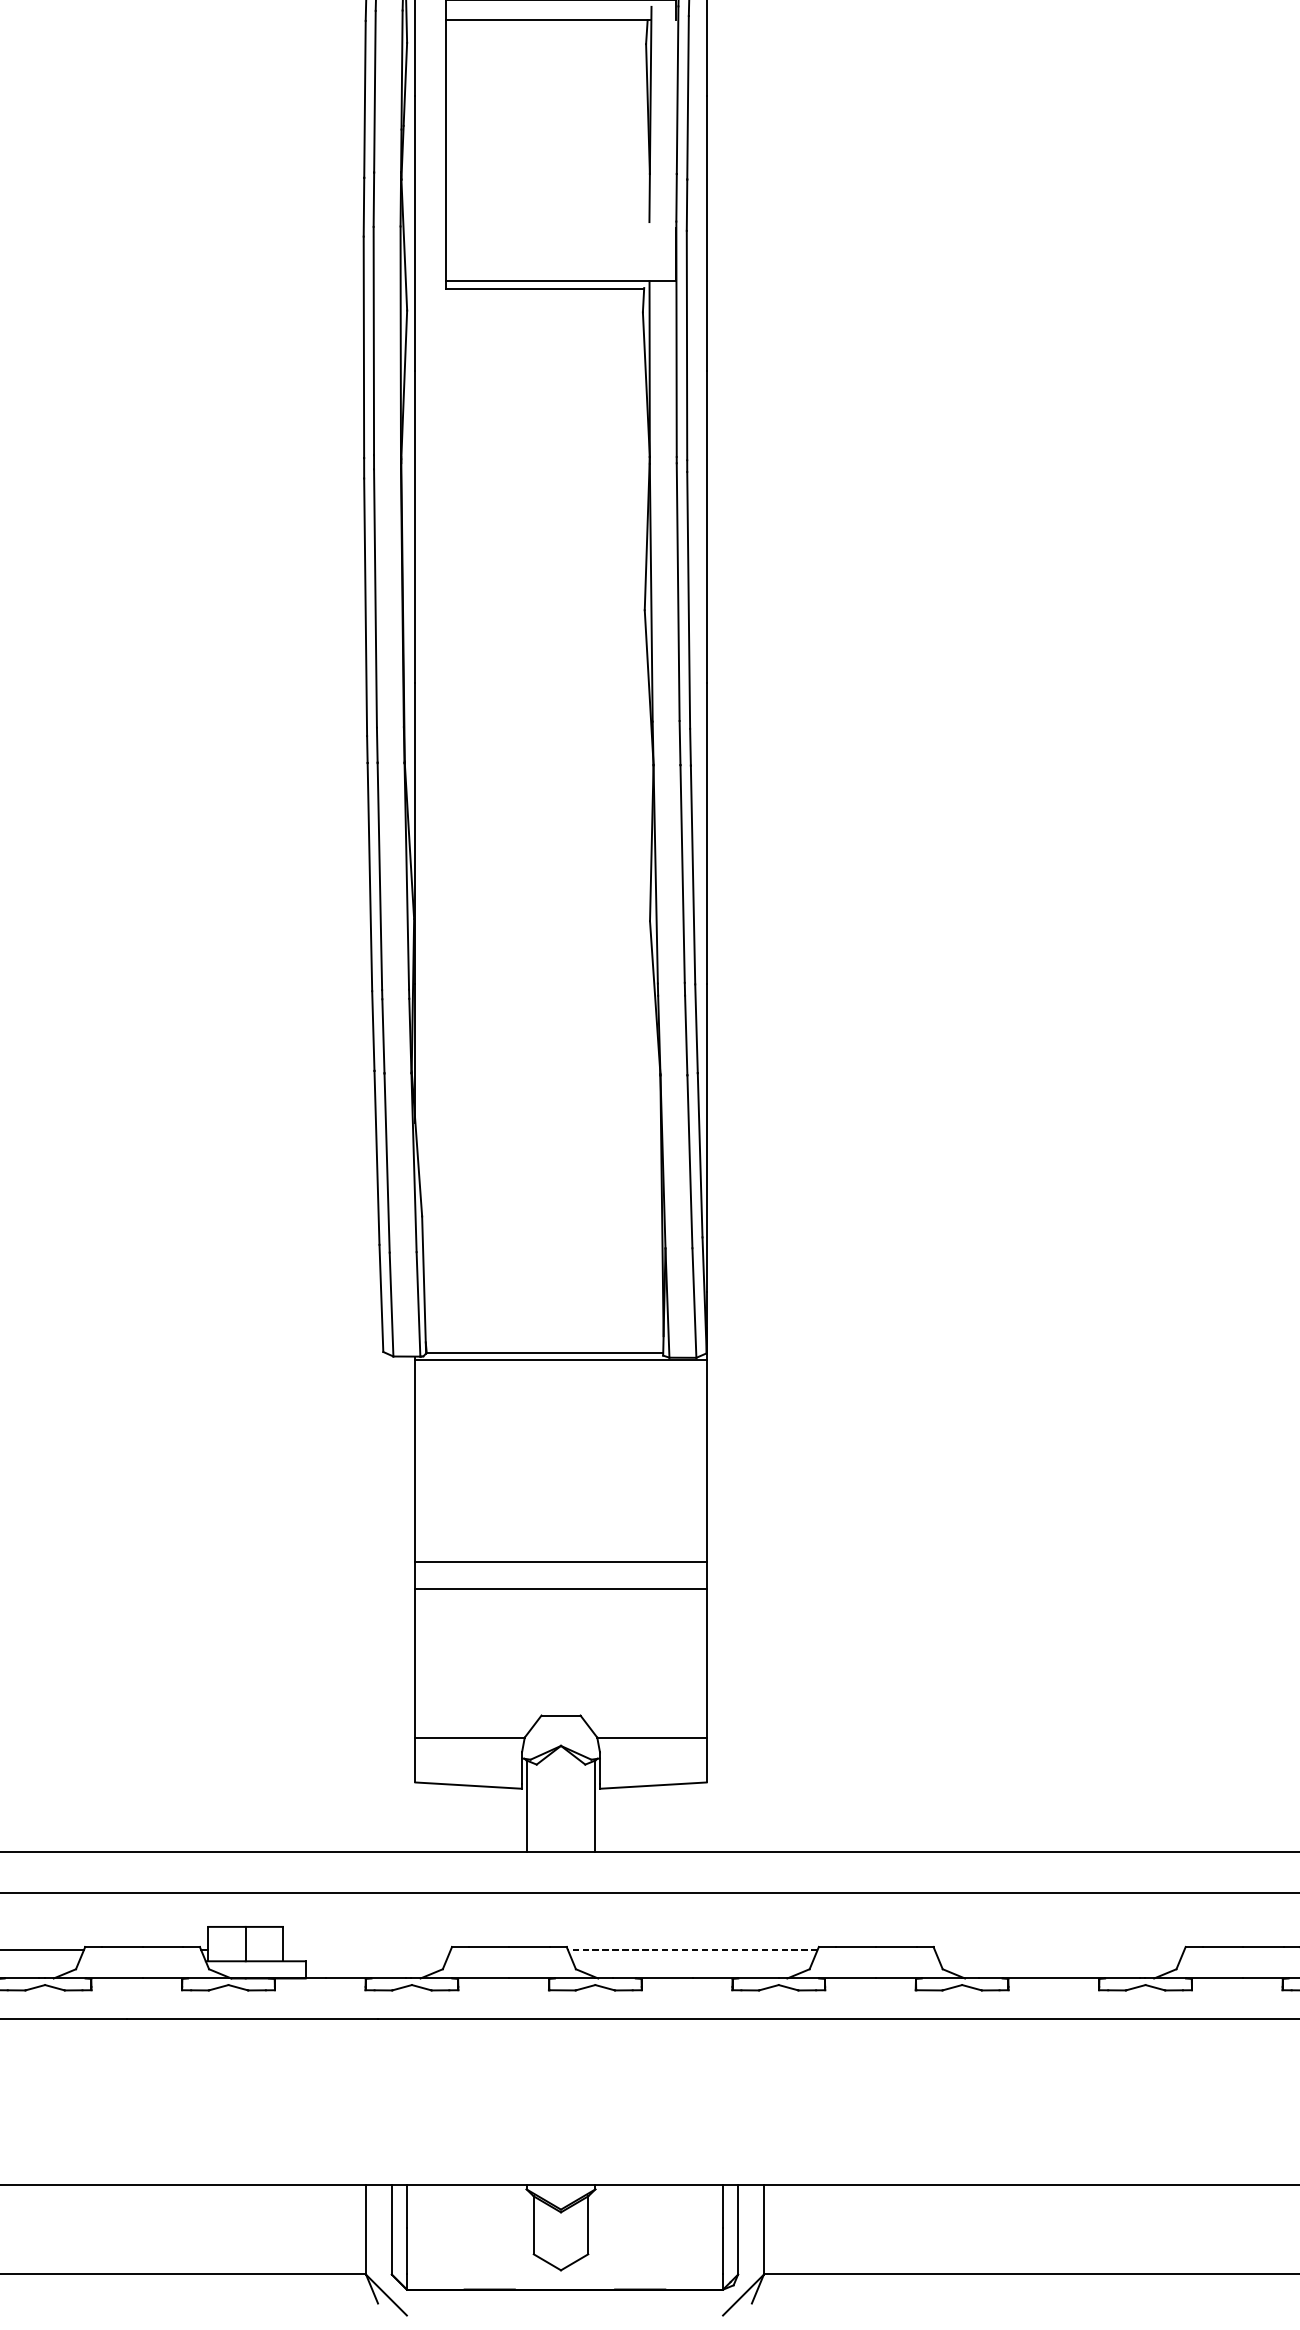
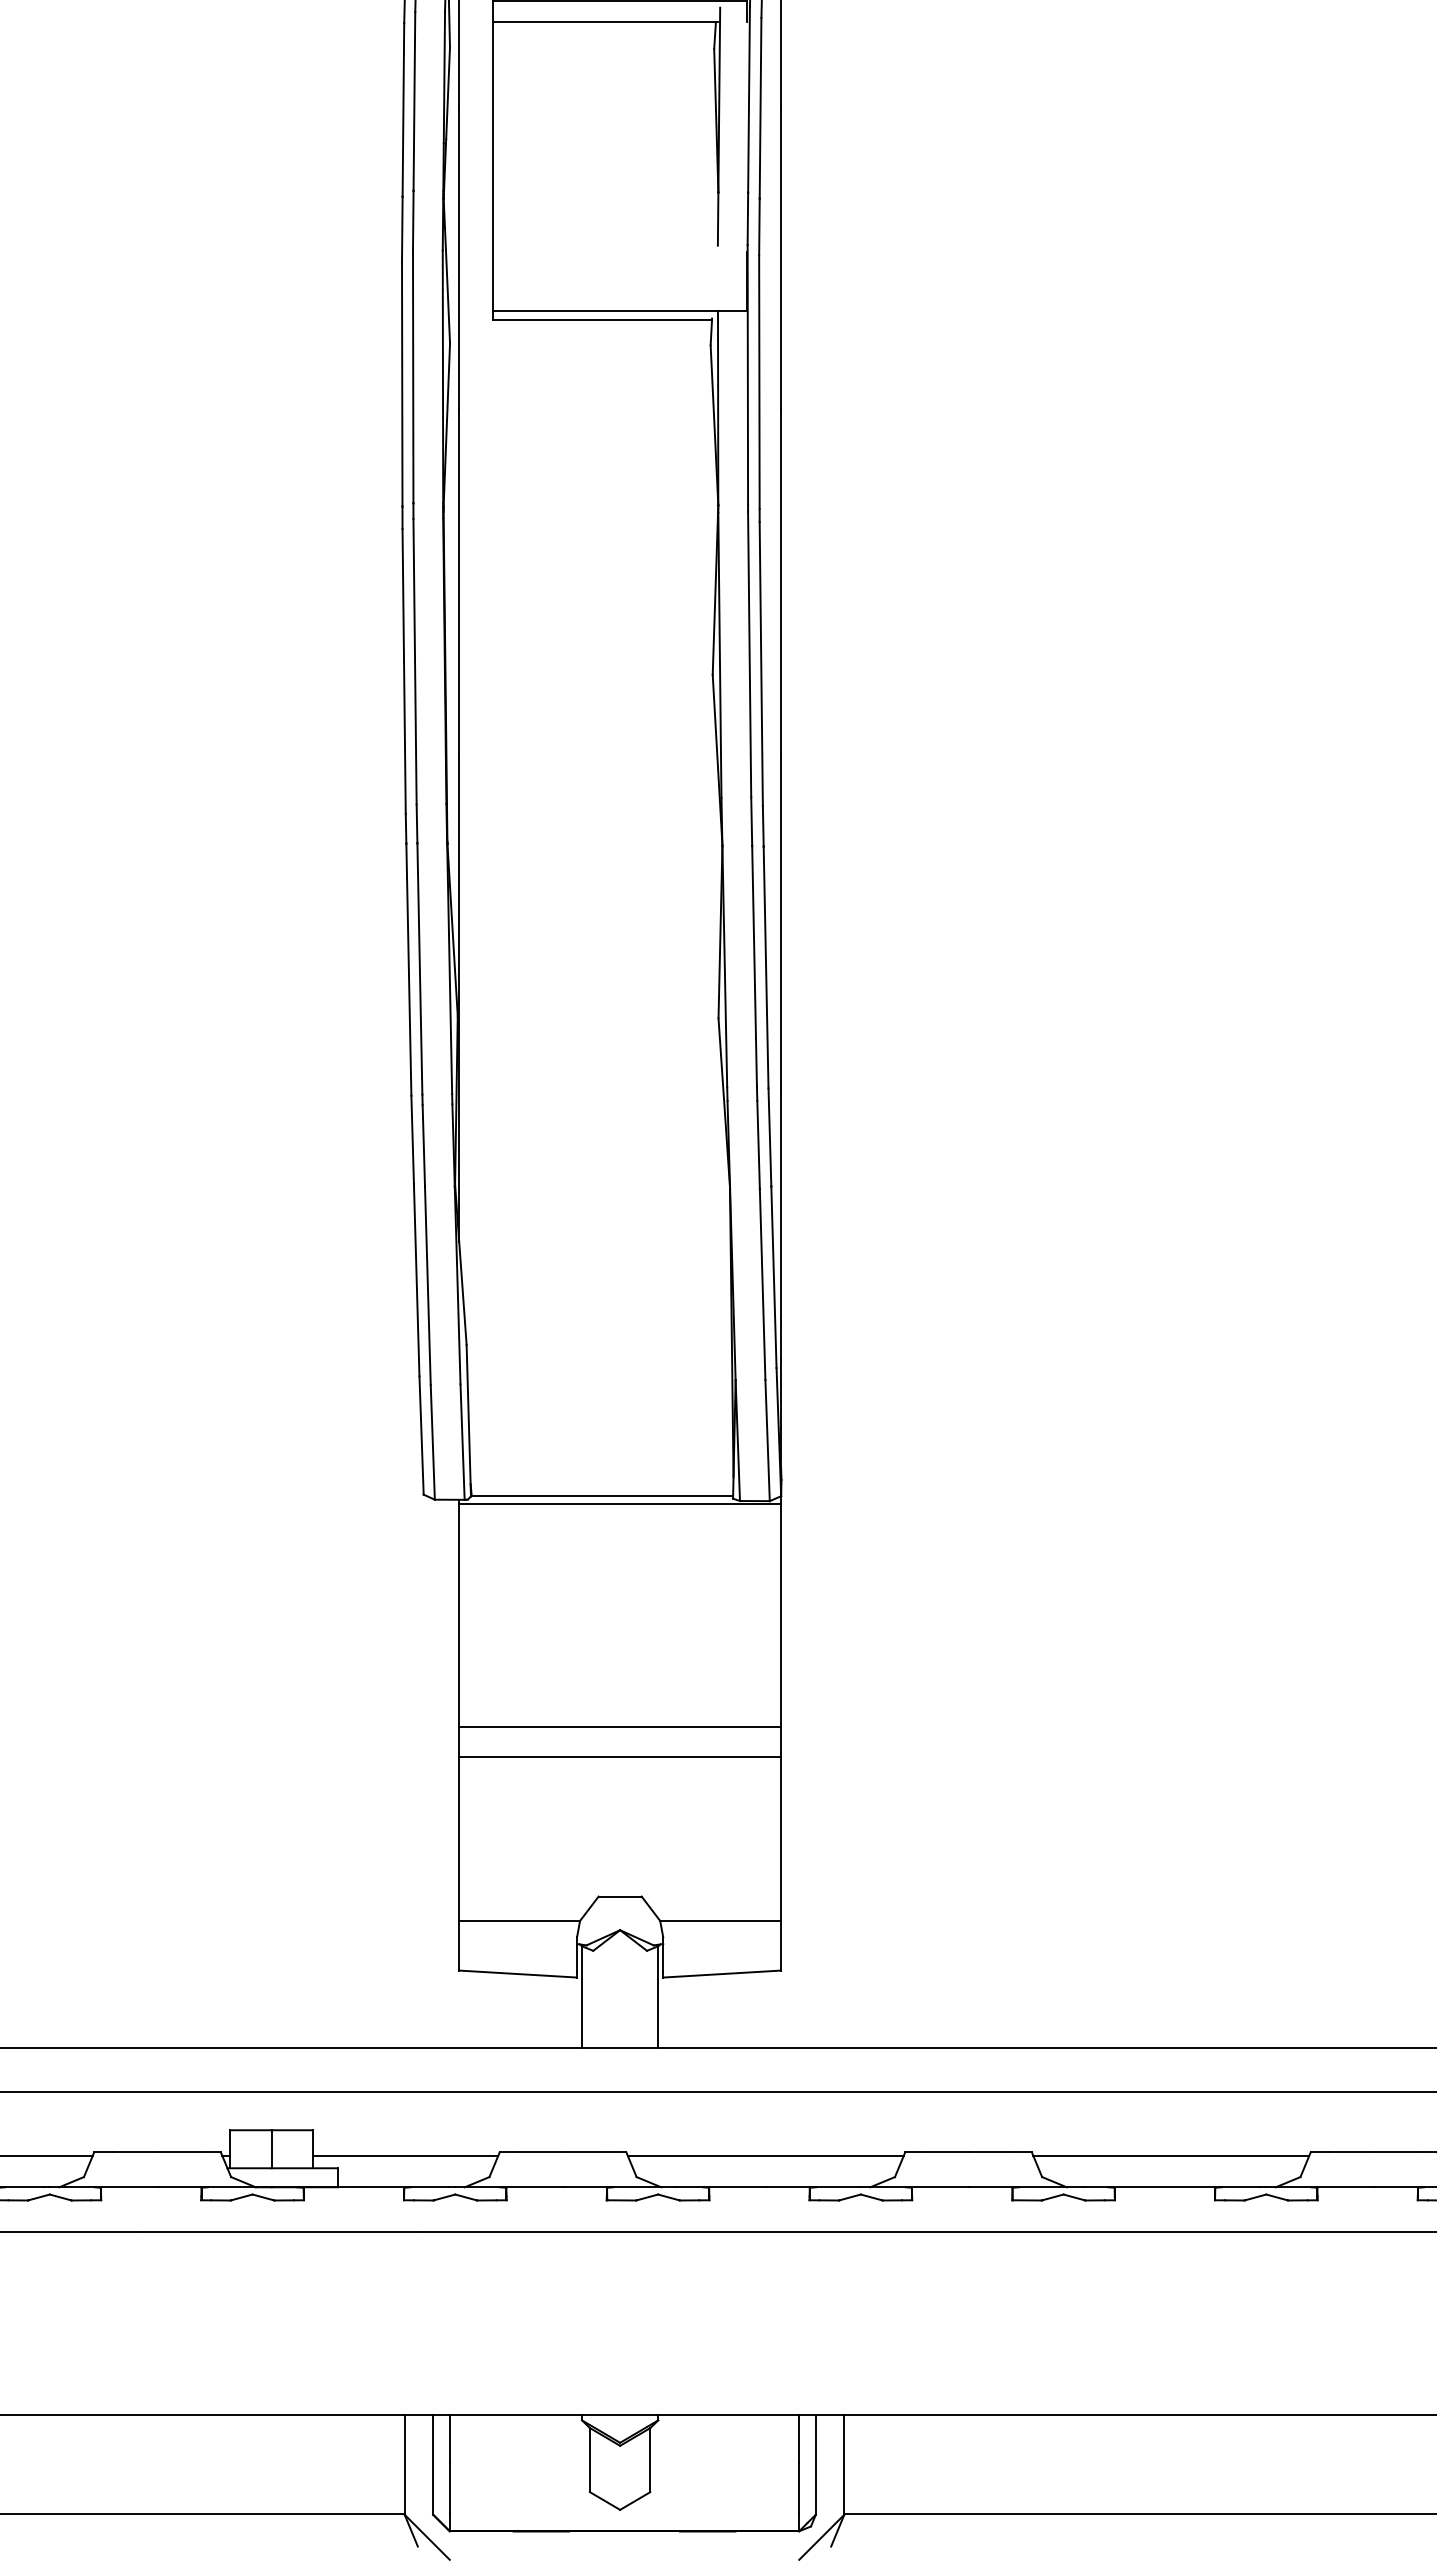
line: (366, 1949) -> (405, 2155), added
line: (692, 1949) -> (765, 2155), dashed -> solid
line: (1059, 1949) -> (1171, 2155), added

